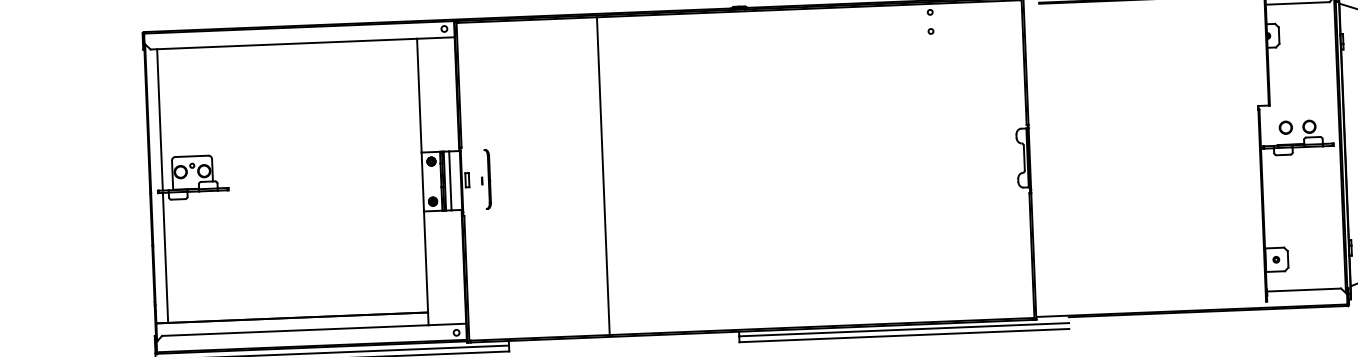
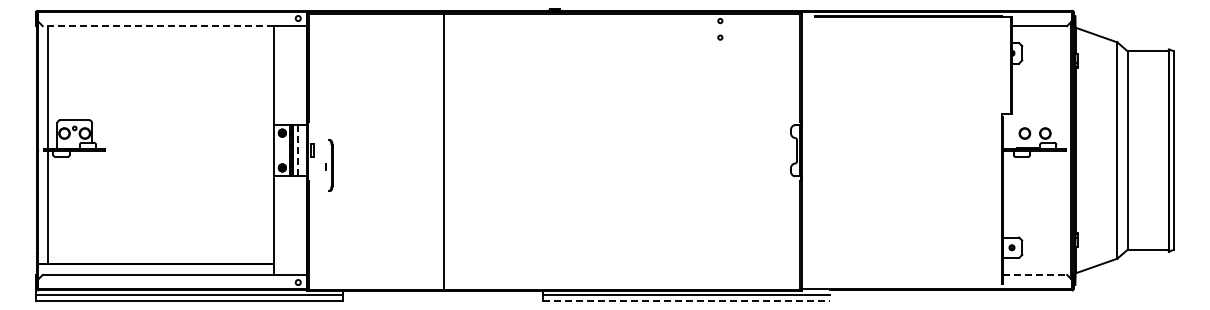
line: (283, 44) -> (158, 26), solid -> dashed
line: (603, 175) -> (444, 151), moved
part: (486, 179) -> (329, 165), moved
line: (450, 180) -> (298, 150), solid -> dashed
line: (1304, 289) -> (1035, 274), solid -> dashed
line: (905, 335) -> (687, 300), solid -> dashed

